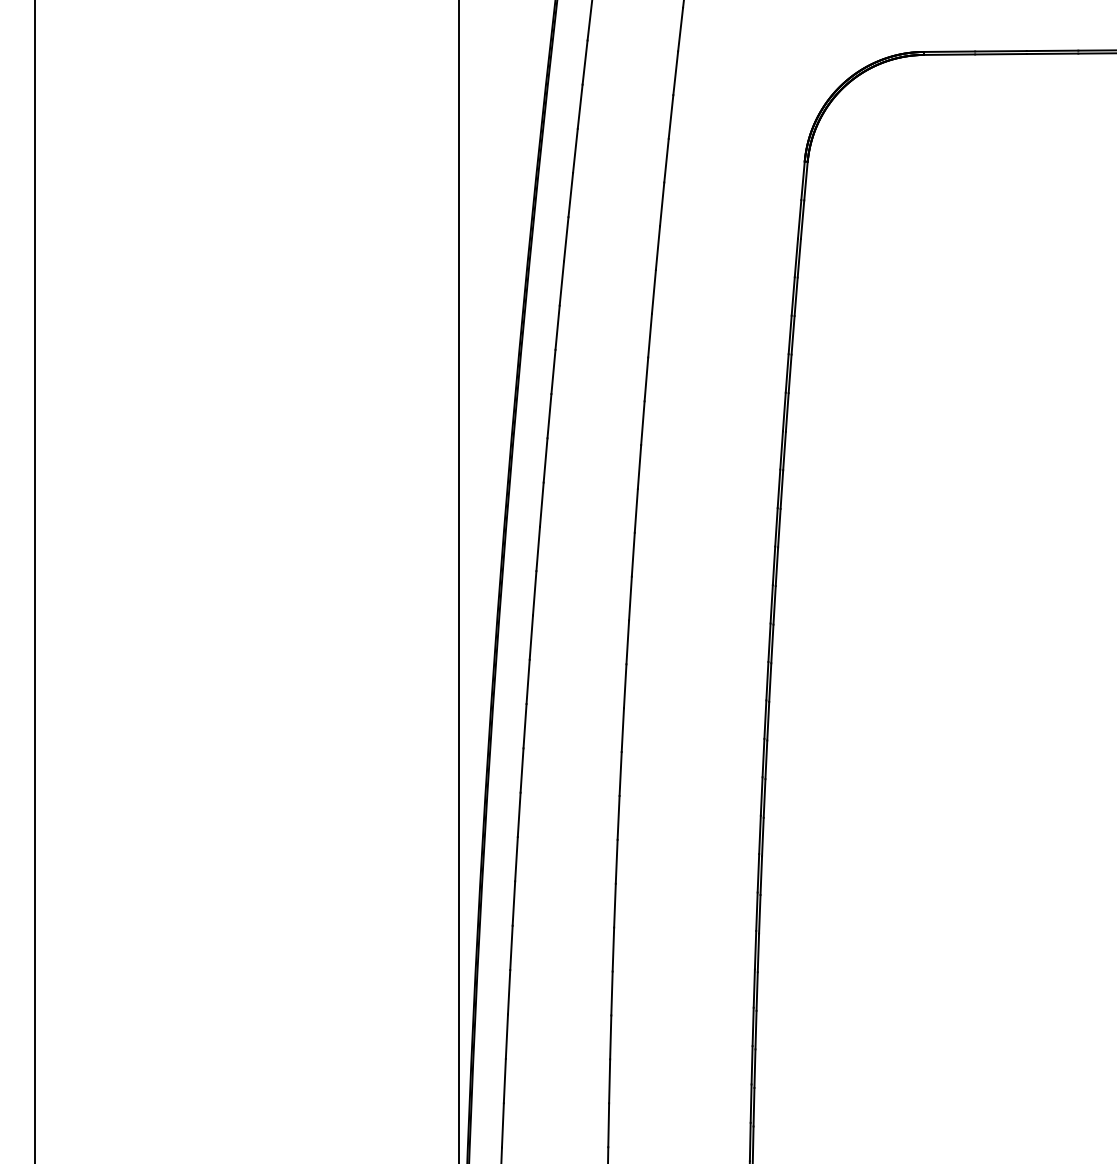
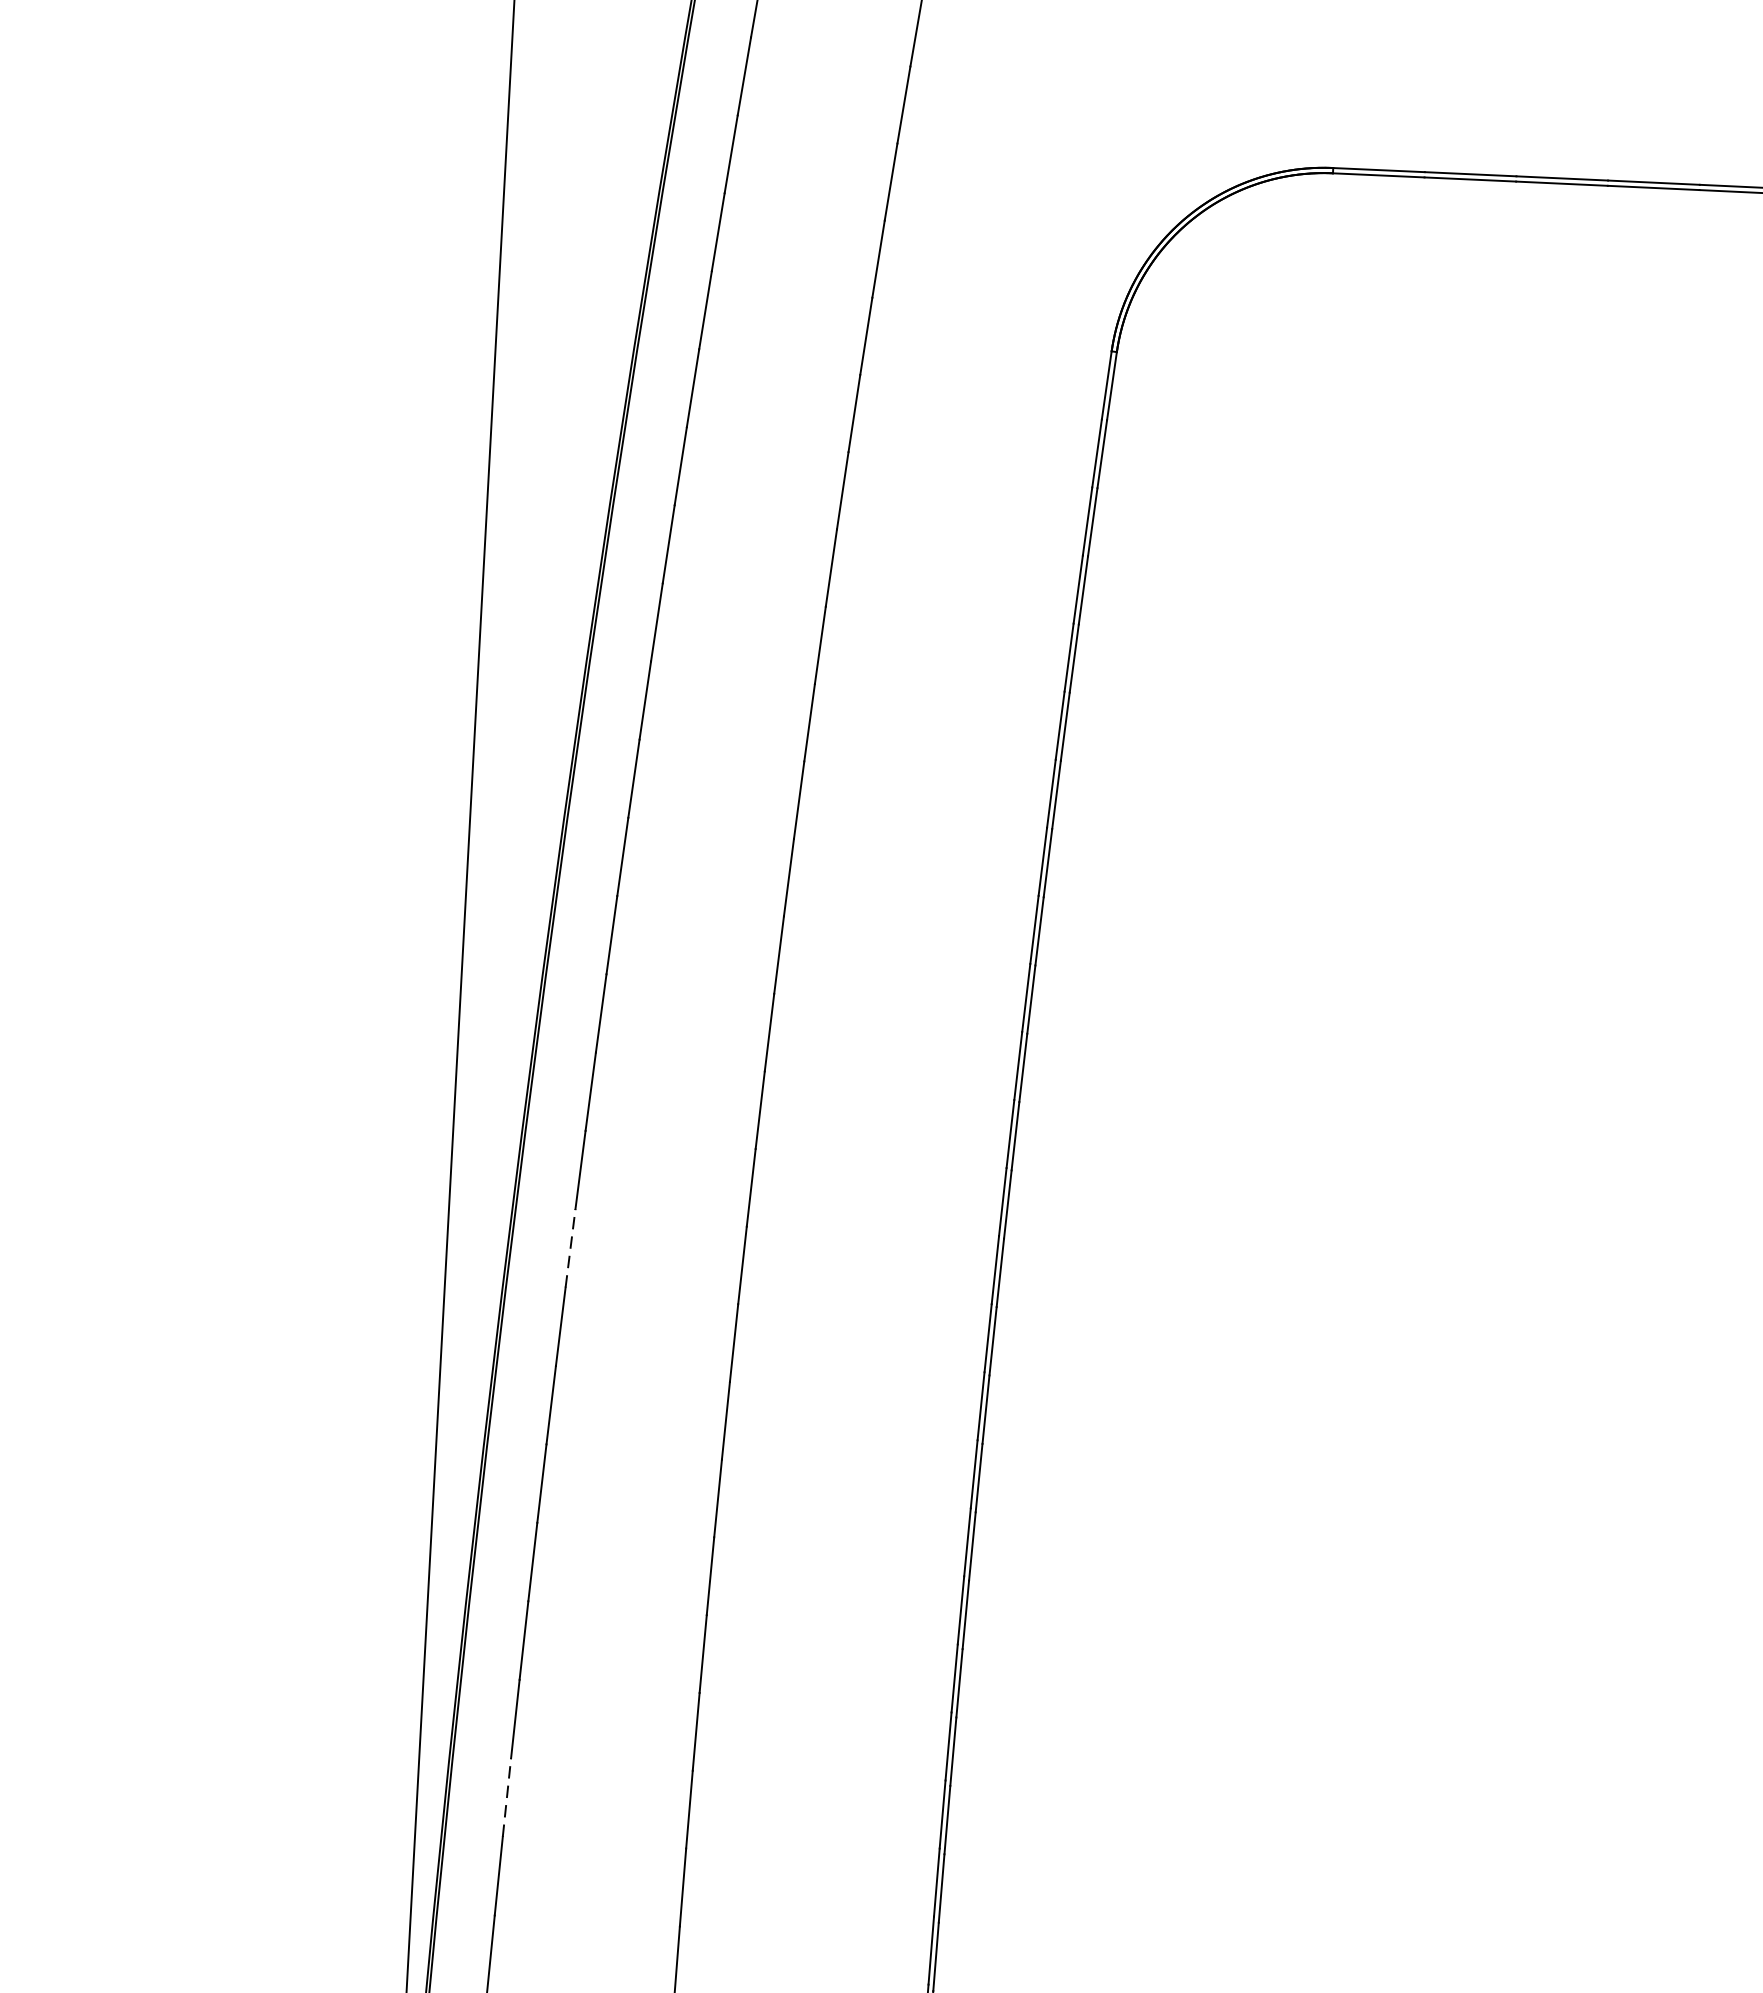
line: (528, 681) -> (571, 1247), solid -> dashed
line: (509, 991) -> (507, 1796), solid -> dashed

